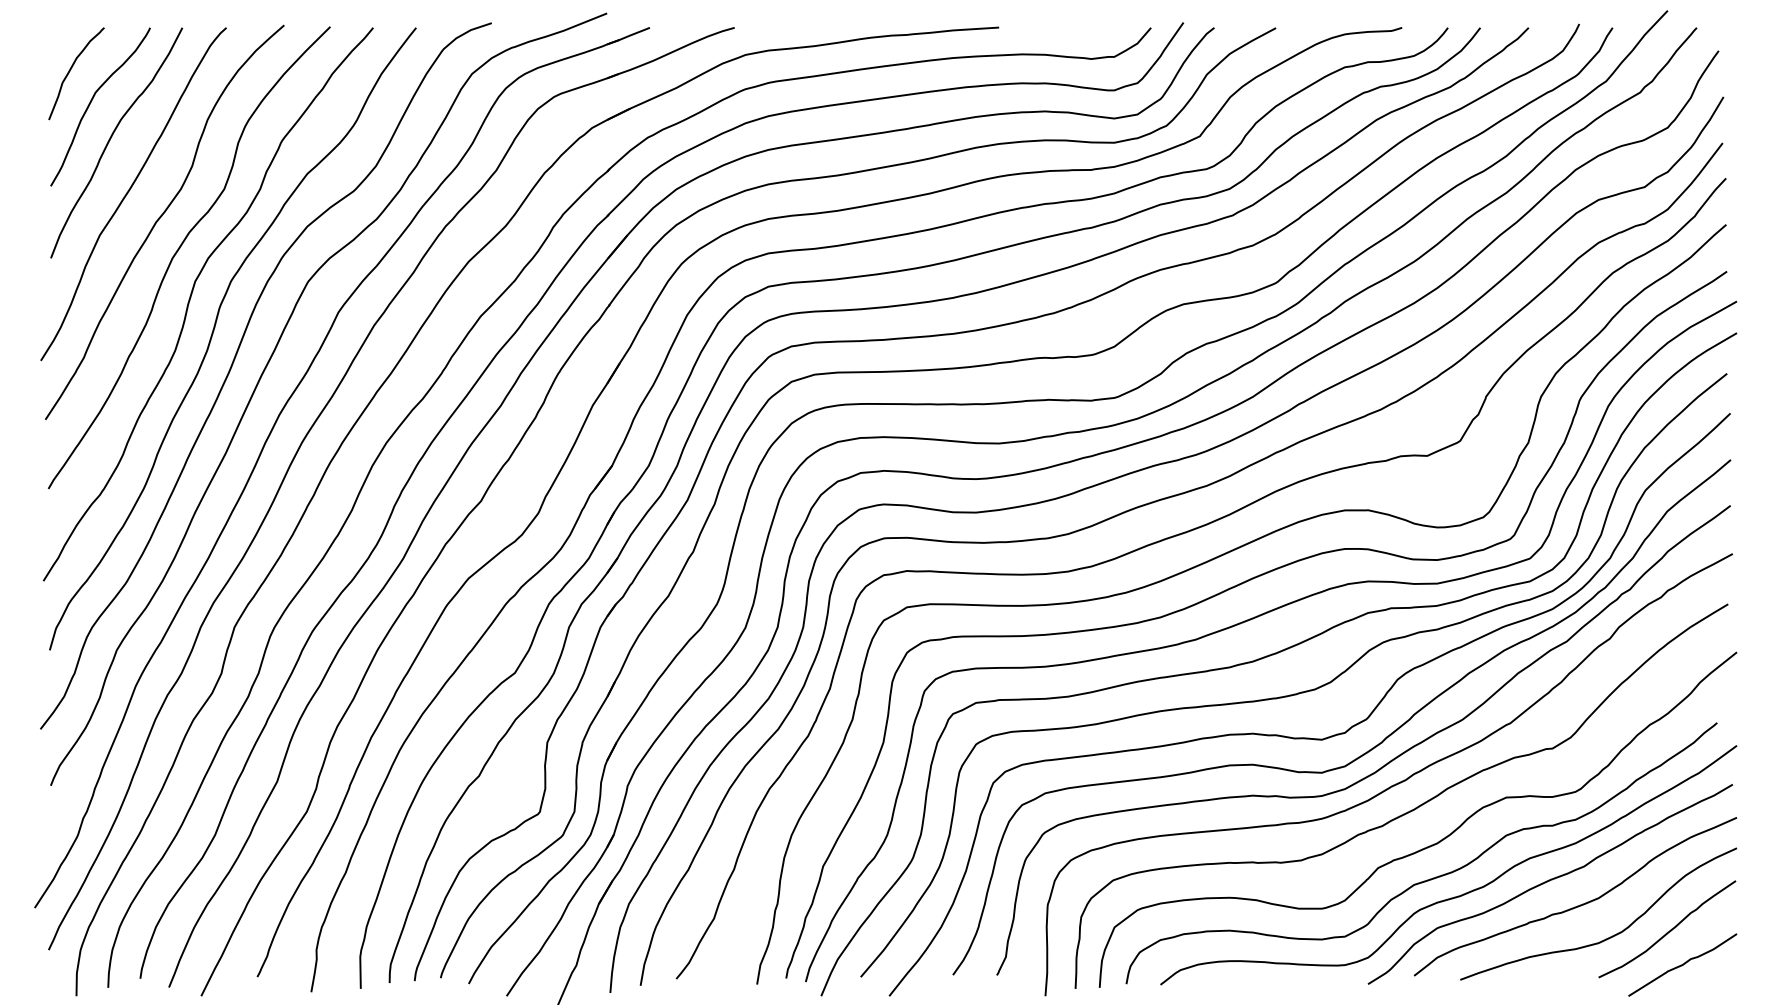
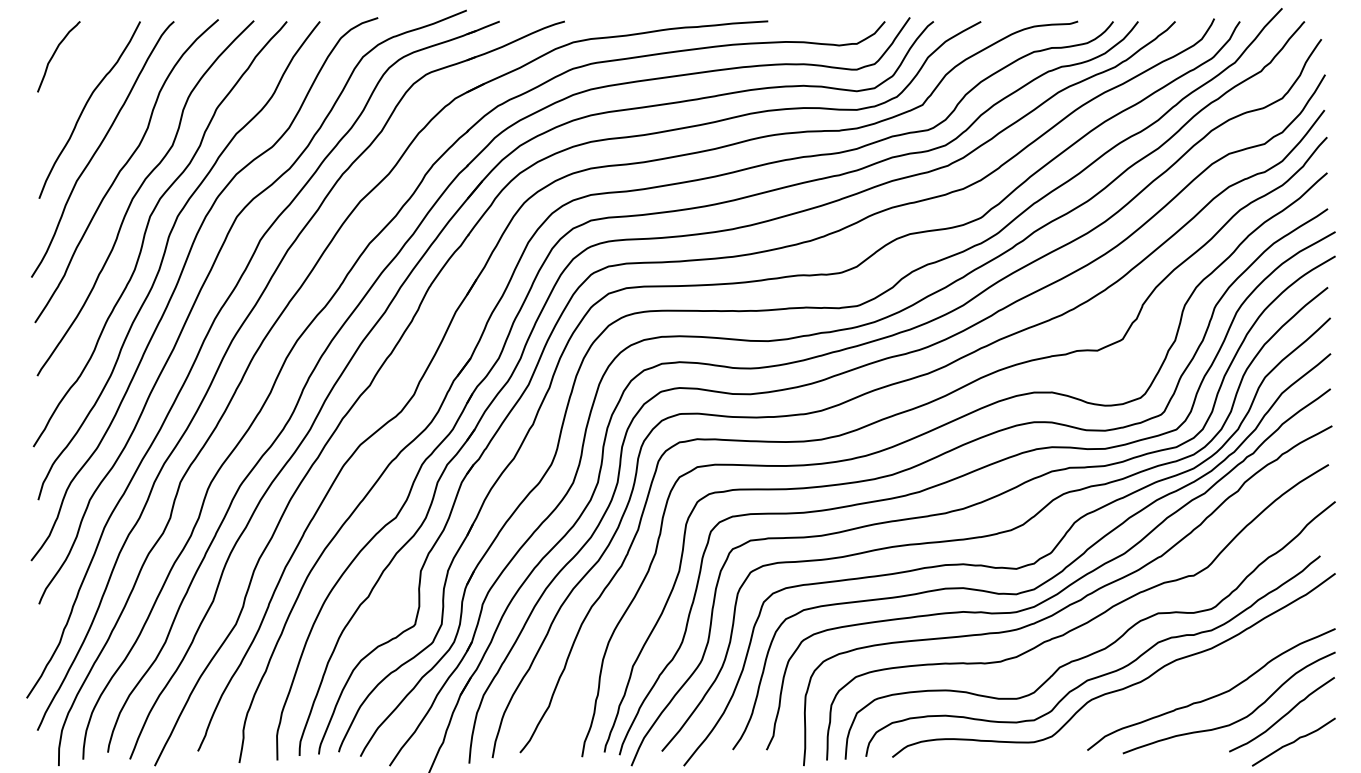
curve: (91, 103) -> (70, 79), removed
curve: (1549, 882) -> (1191, 678), removed

